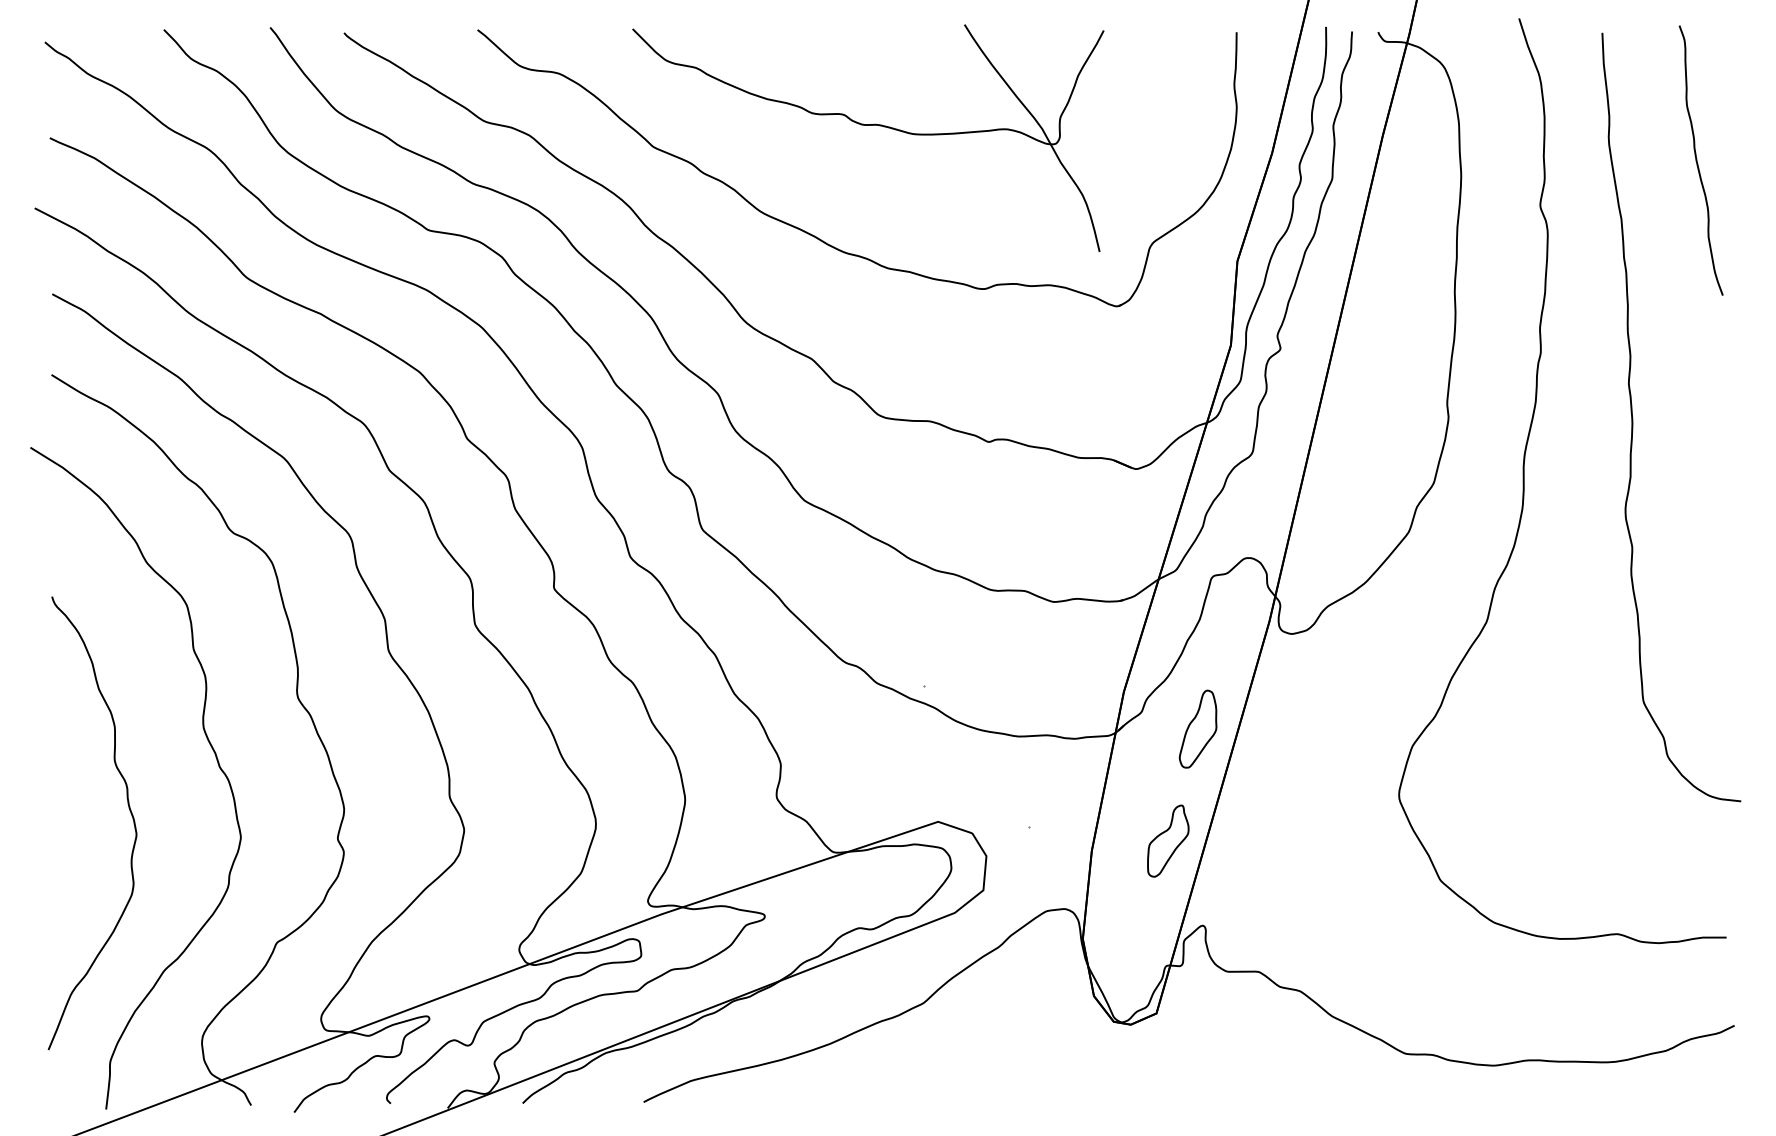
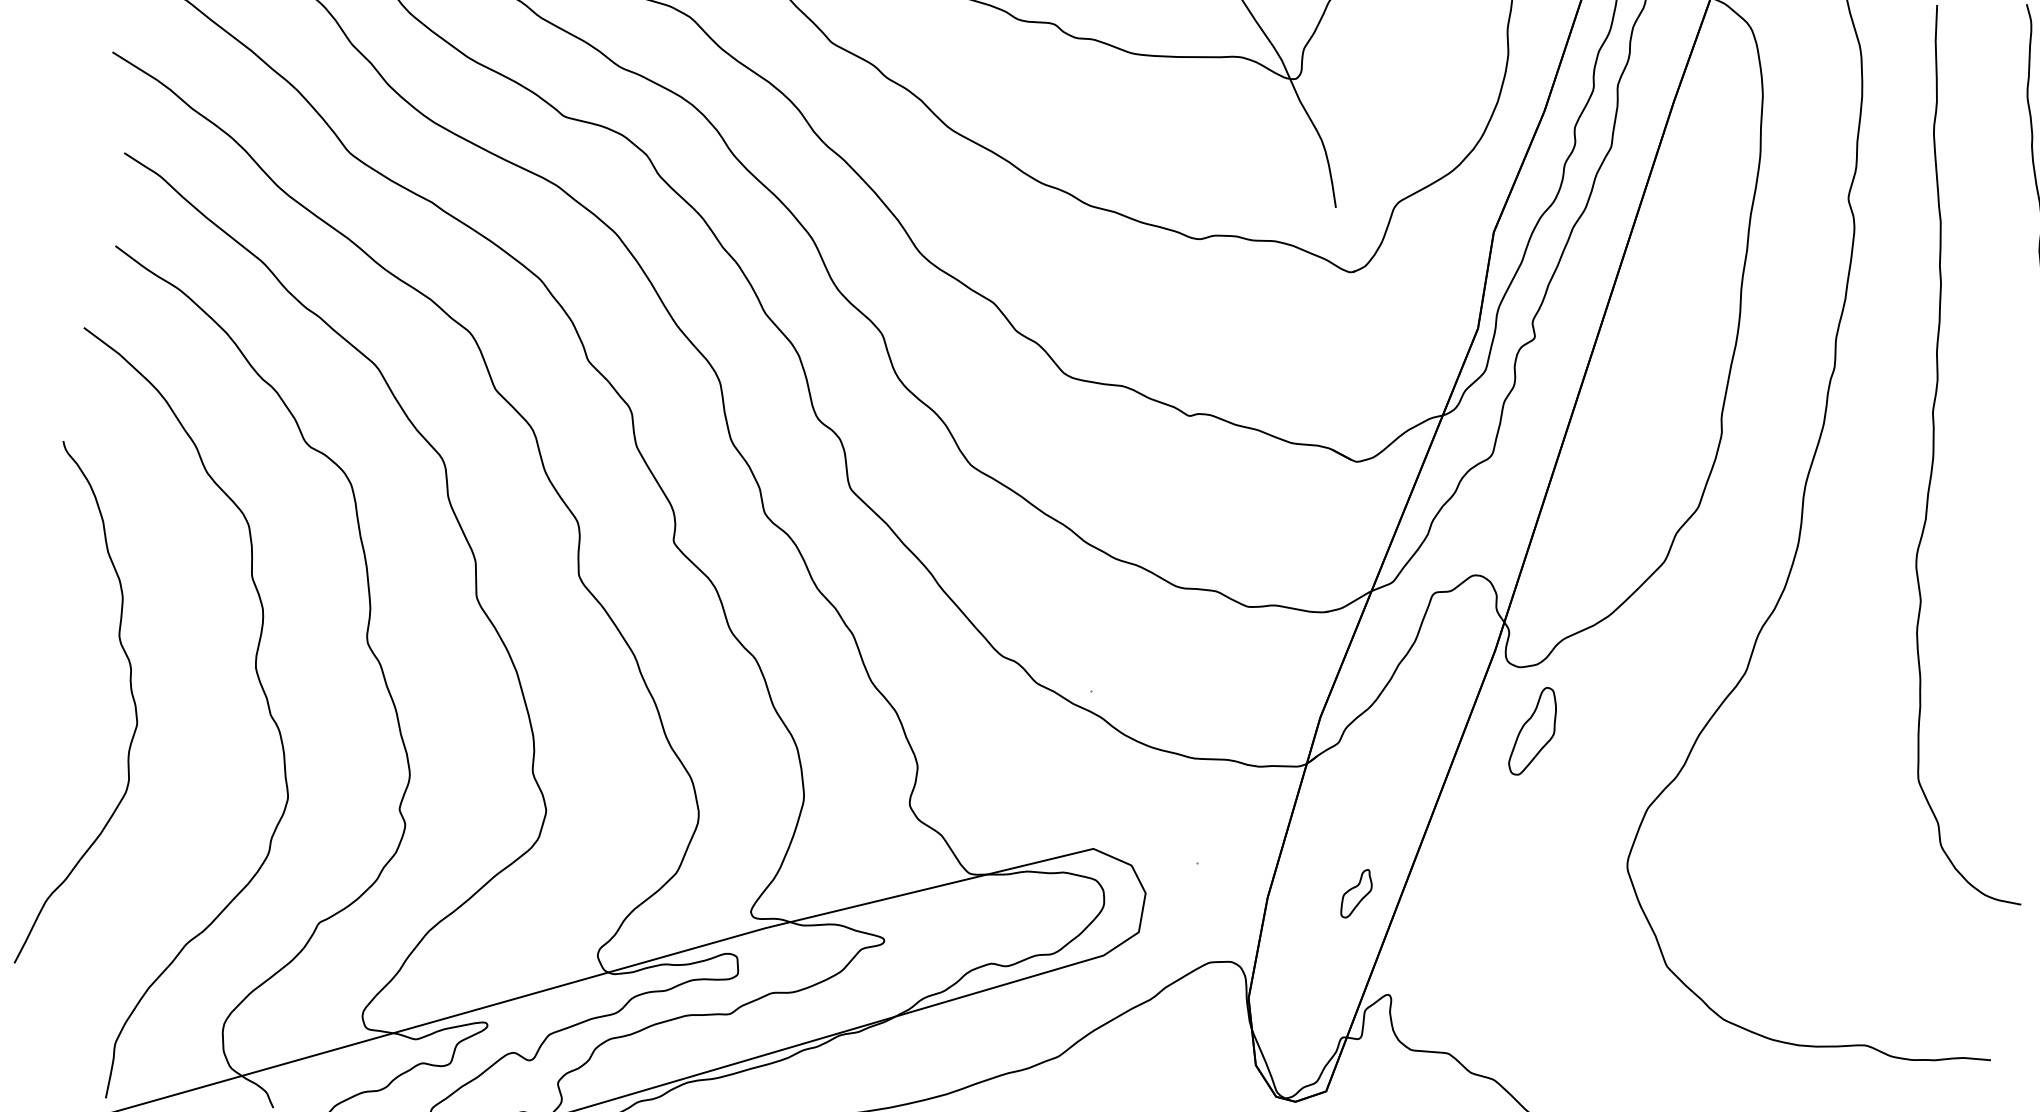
part: (1197, 728) -> (1532, 730), moved
curve: (129, 811) -> (131, 696), moved
part: (1168, 840) -> (1357, 893), size x0.6

